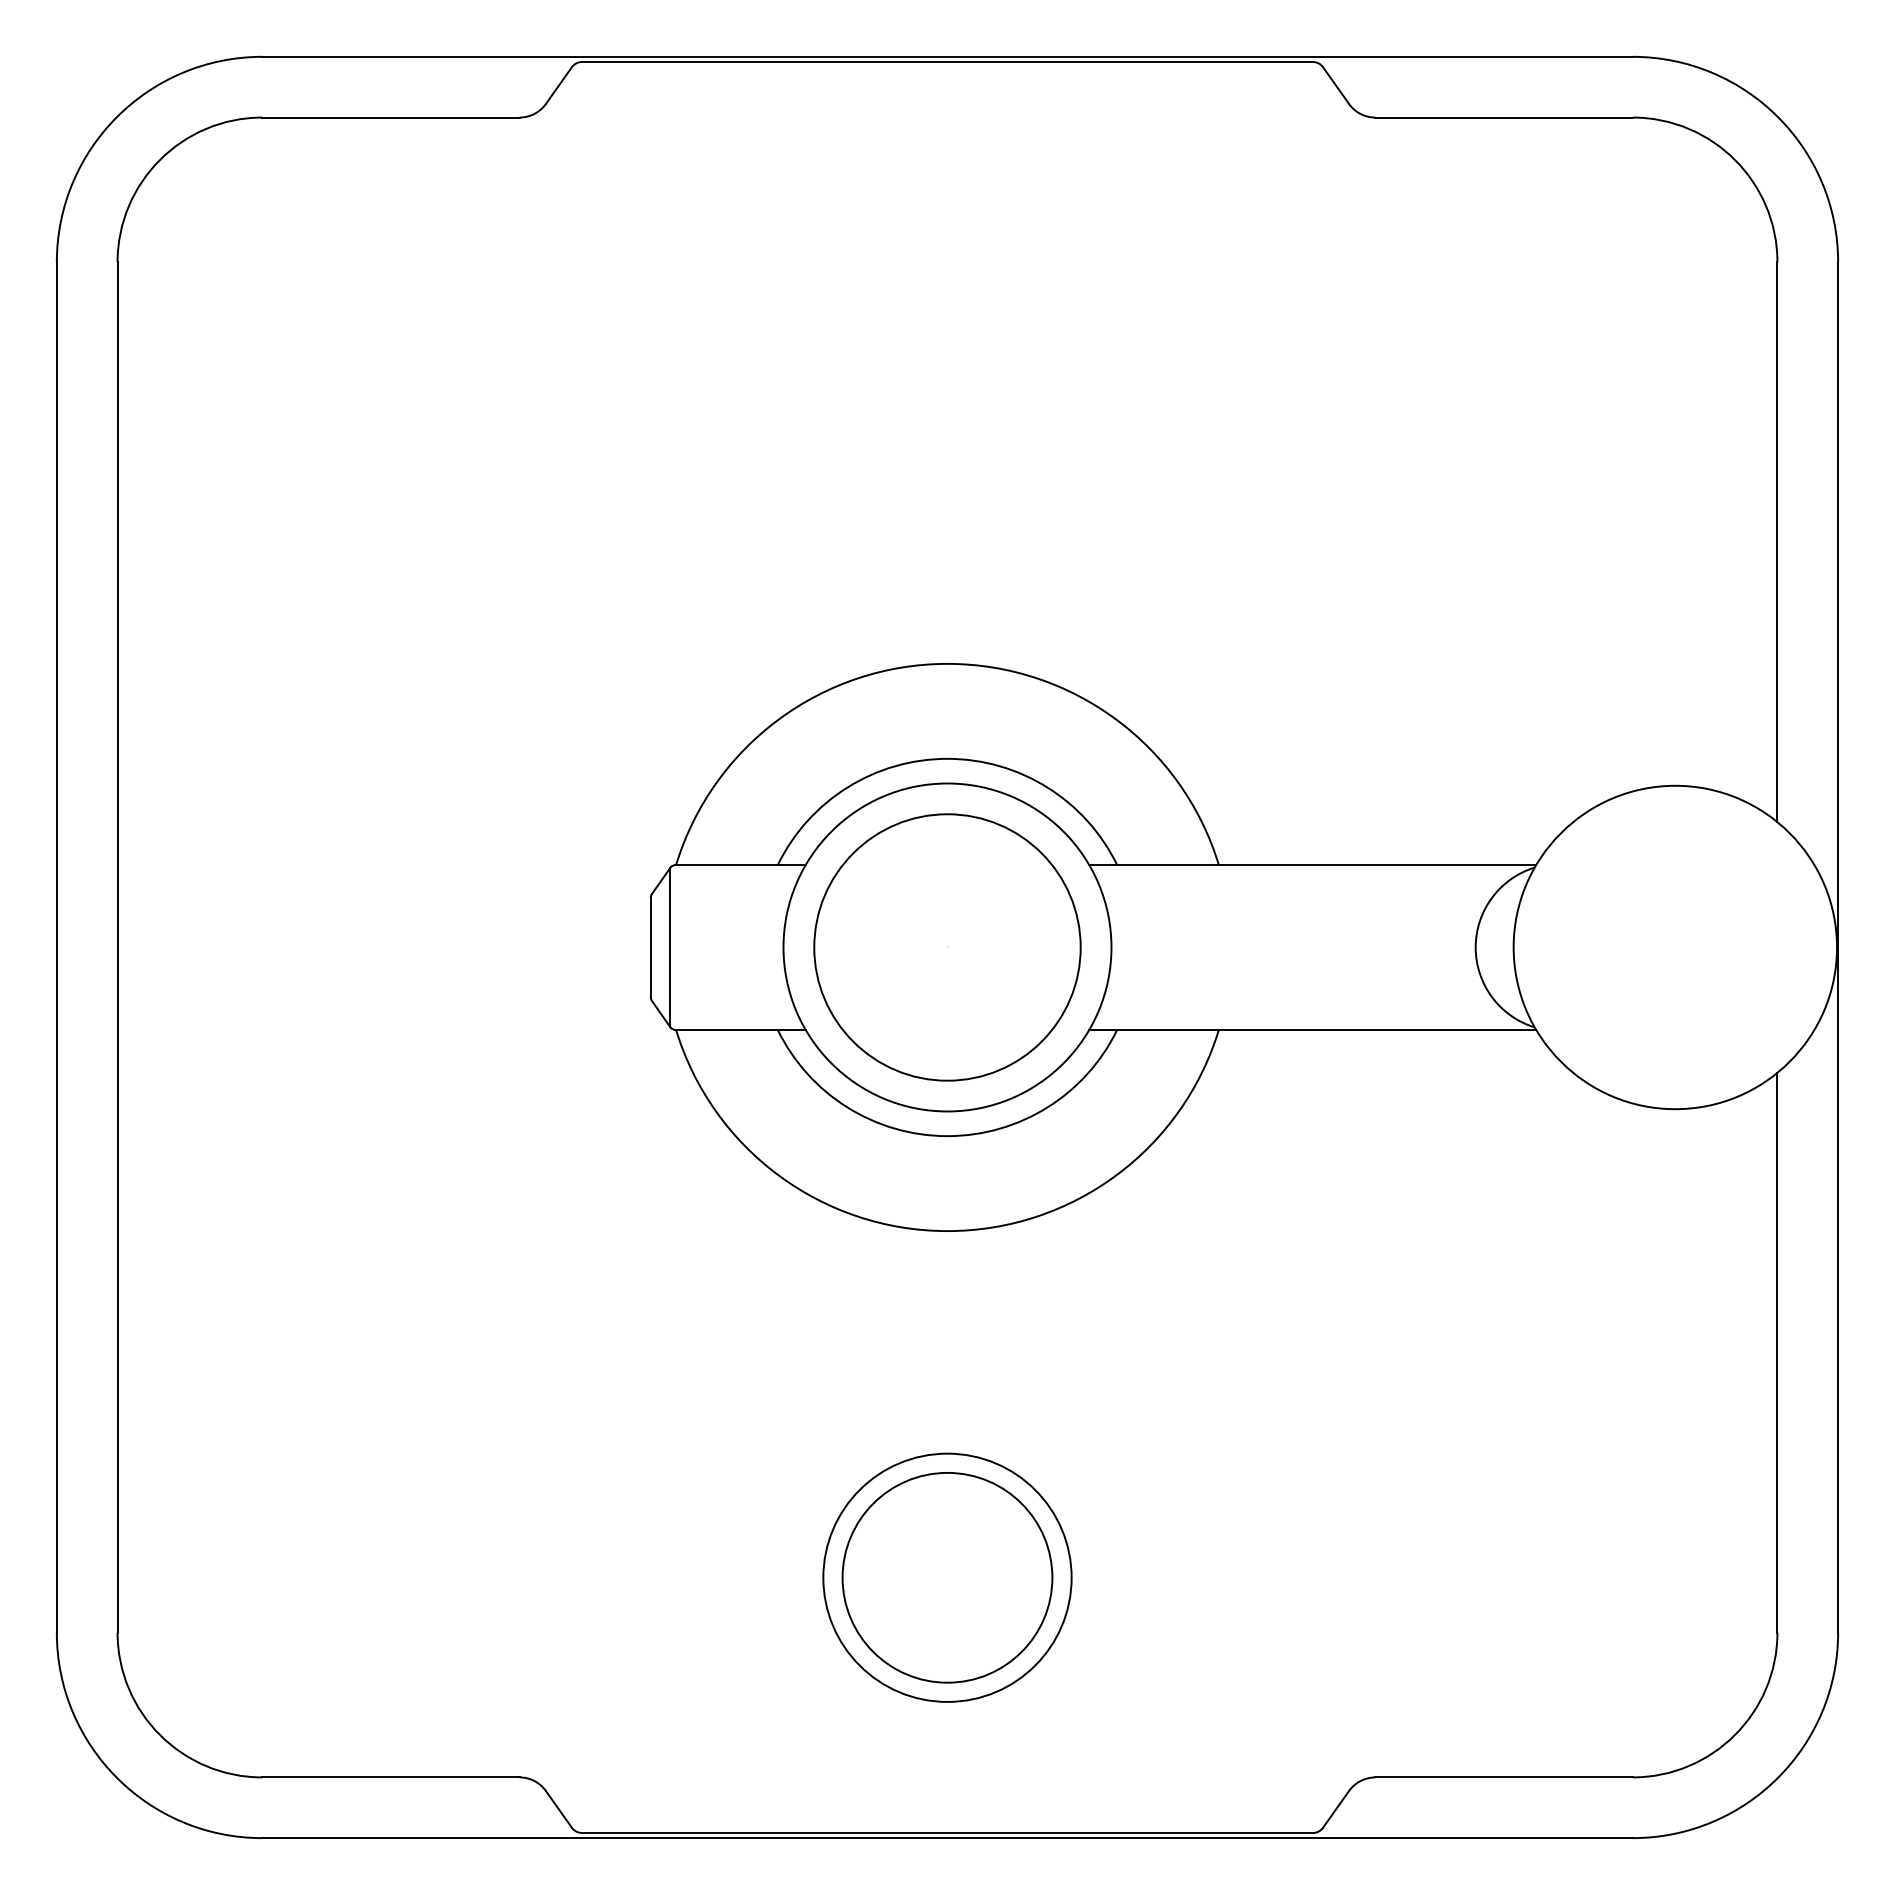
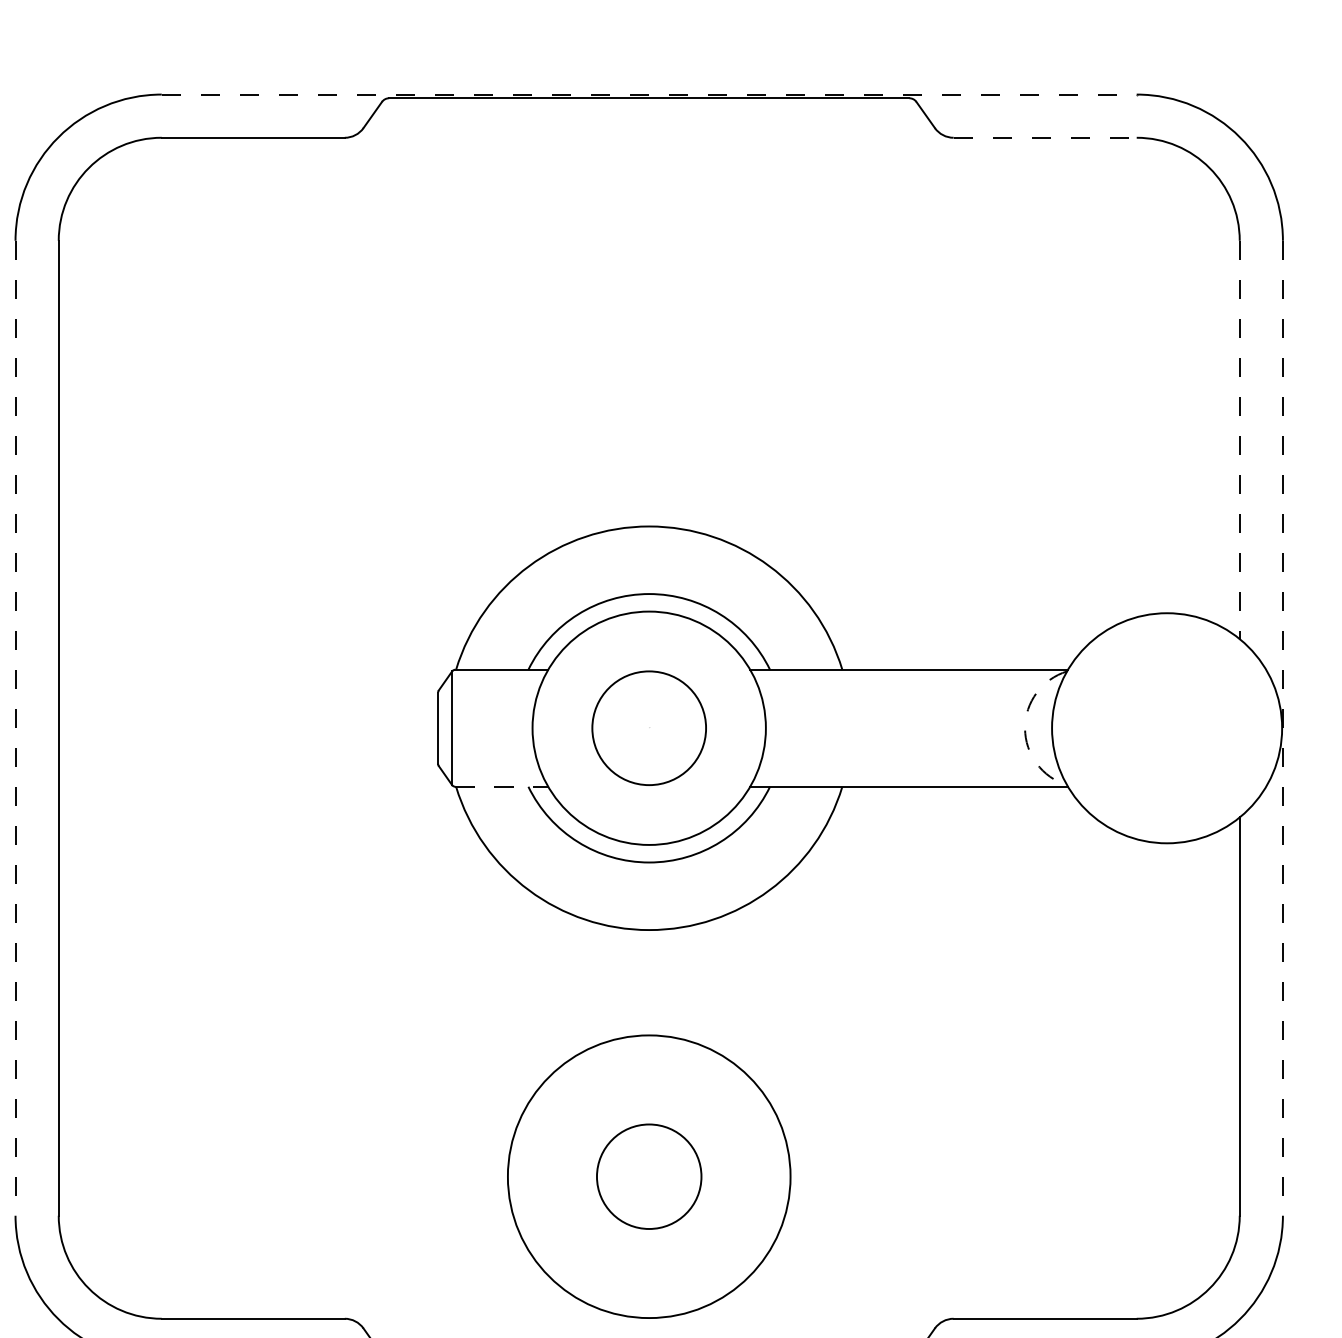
line: (947, 56) -> (649, 94), solid -> dashed
line: (1504, 117) -> (1045, 137), solid -> dashed
line: (1777, 542) -> (1239, 440), solid -> dashed
line: (56, 947) -> (15, 728), solid -> dashed
circle: (947, 947) -> (649, 728), size x0.6
arc: (1475, 947) -> (1024, 728), solid -> dashed
line: (1838, 947) -> (1283, 728), solid -> dashed
line: (740, 1029) -> (501, 786), solid -> dashed
circle: (947, 1577) -> (649, 1176), size x0.7
circle: (947, 1577) -> (649, 1176), size x1.6

